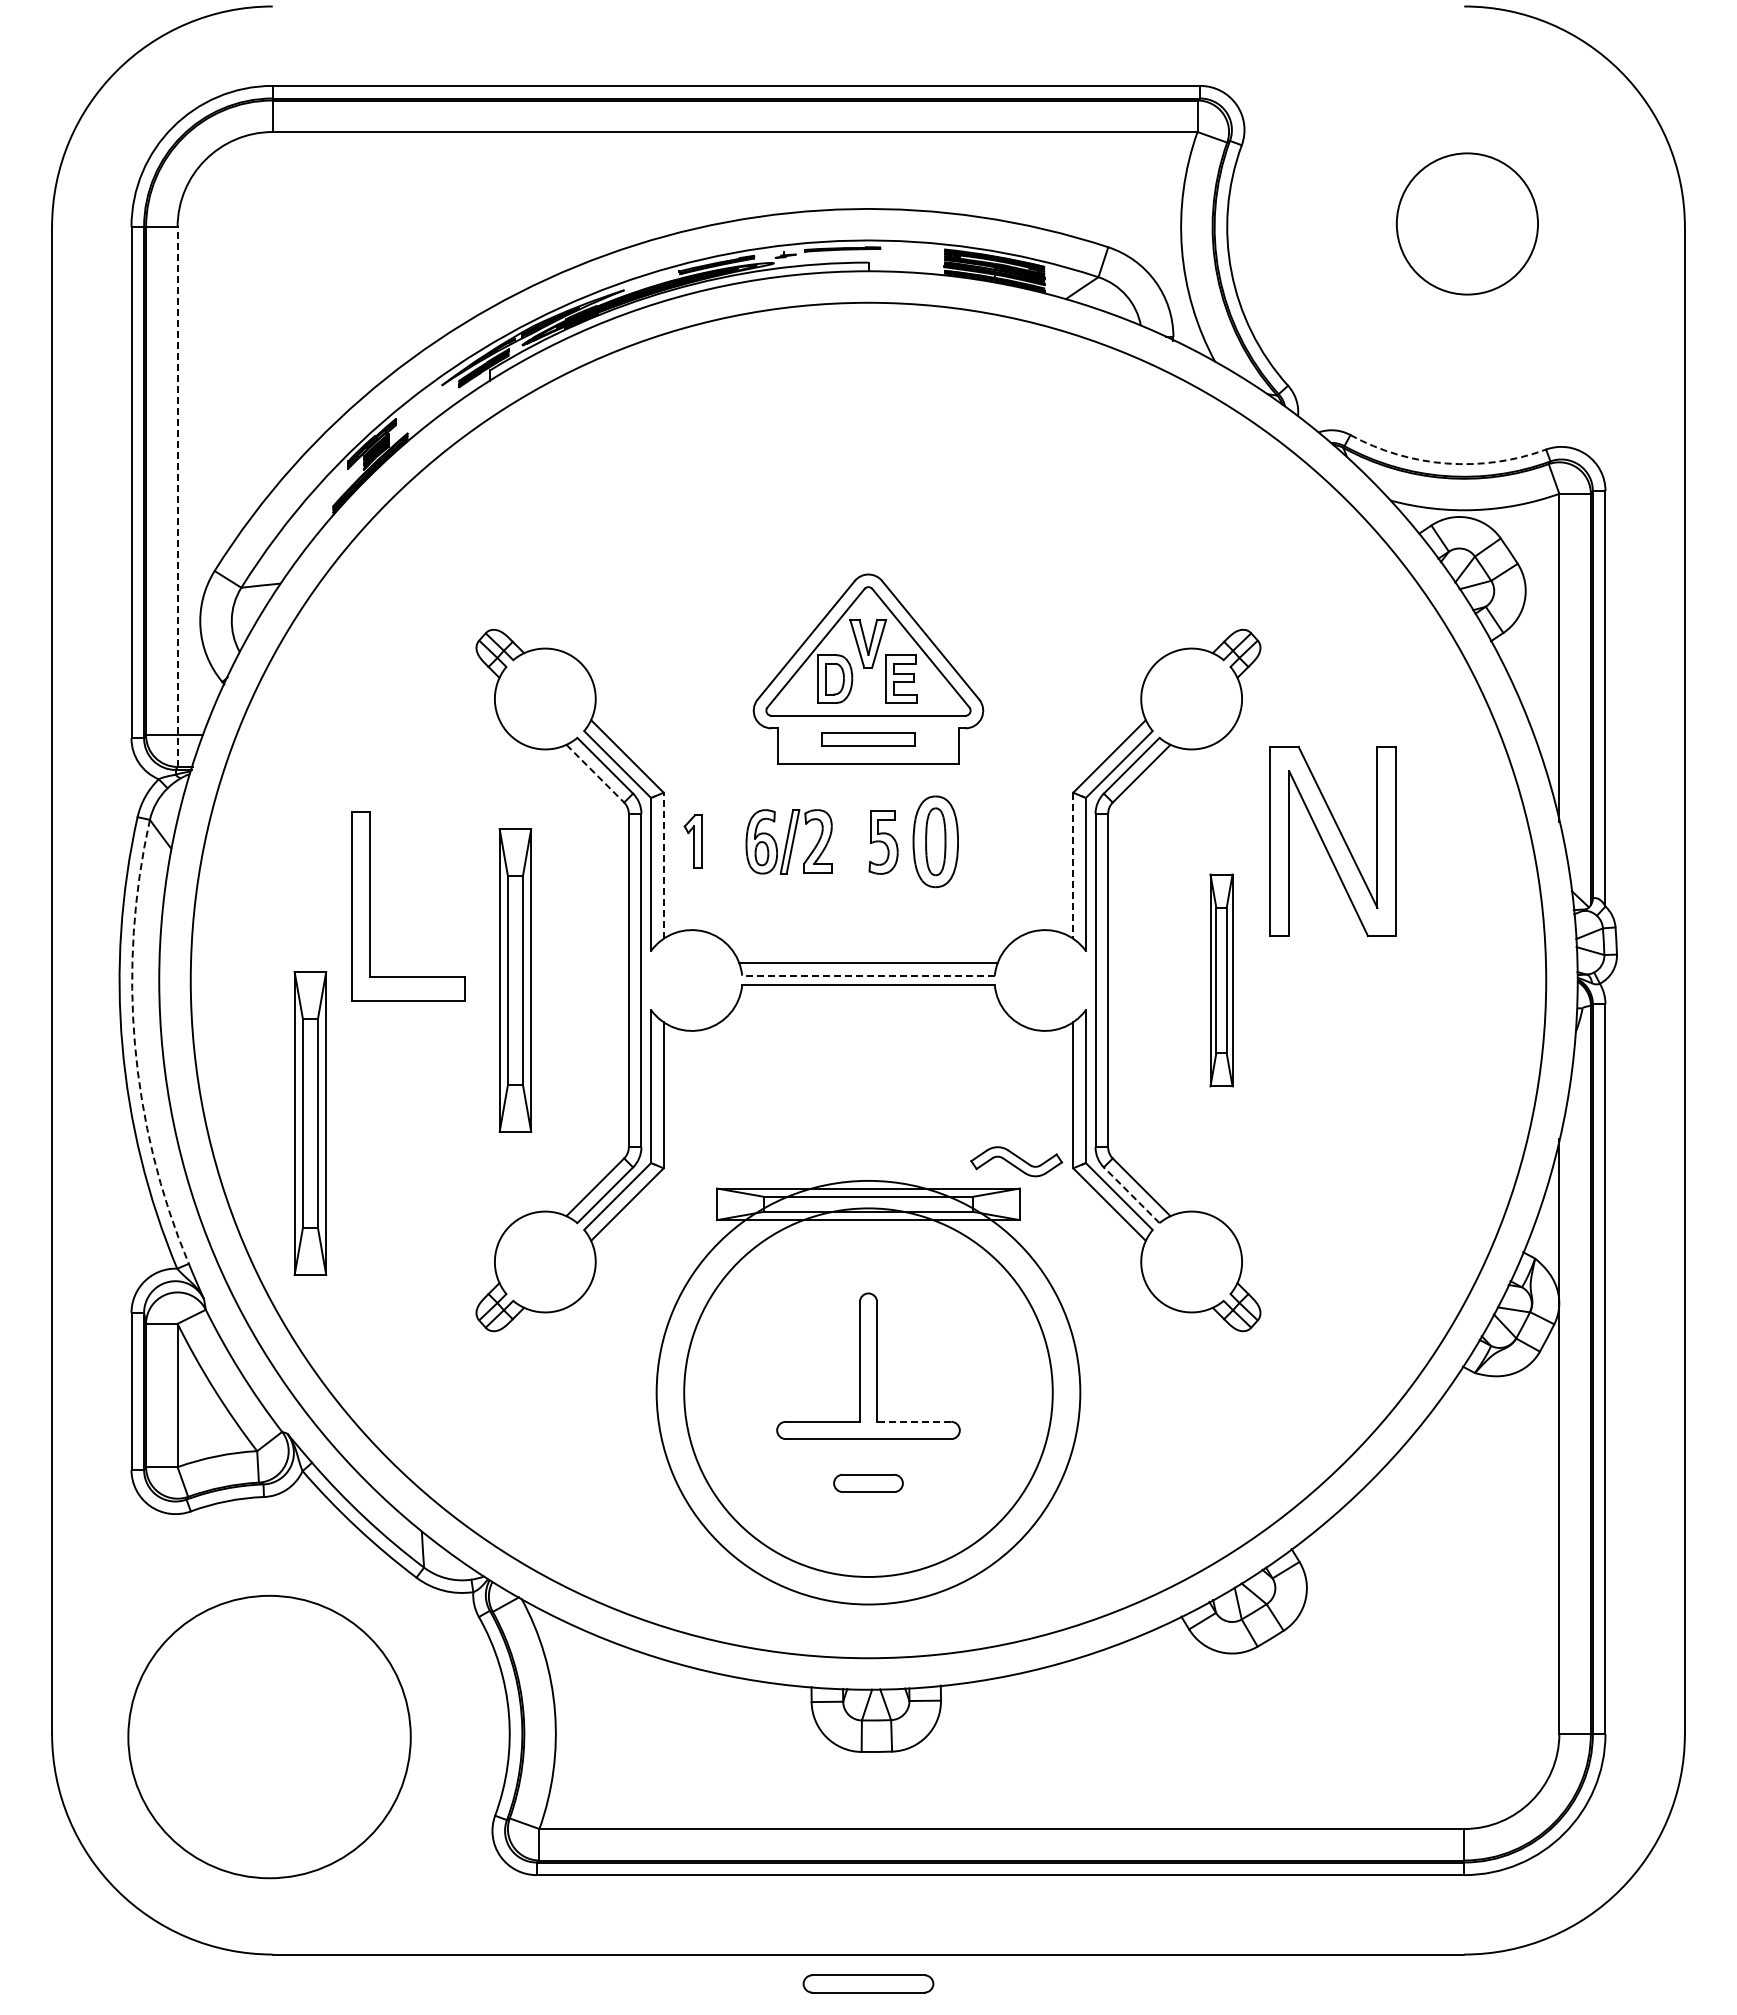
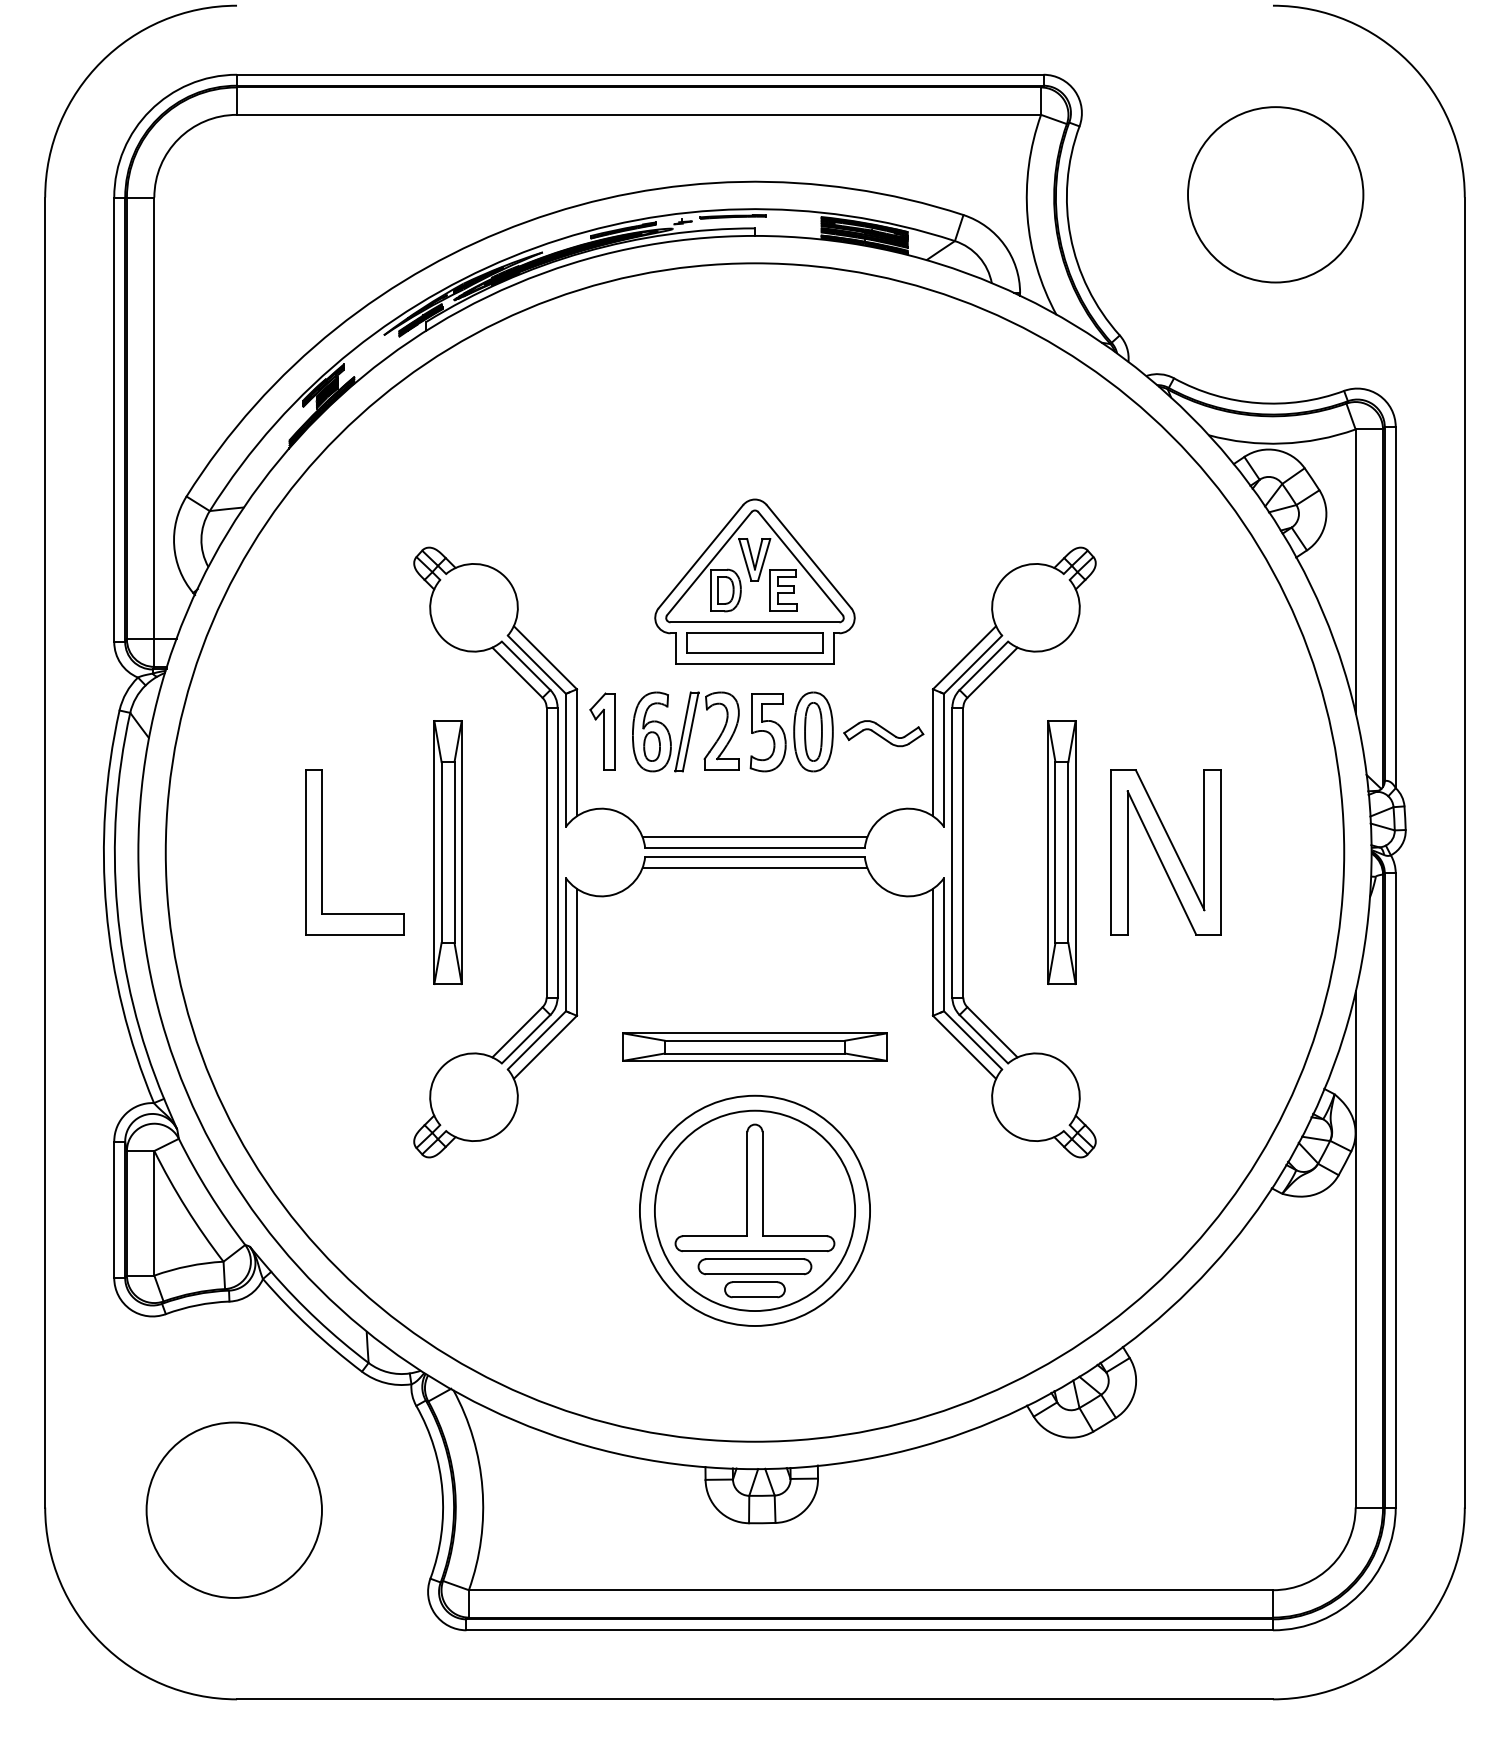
circle: (1467, 223) -> (1275, 194), size x1.43
arc: (1446, 463) -> (1257, 403), dashed -> solid
line: (177, 497) -> (154, 432), dashed -> solid
part: (868, 739) -> (755, 643), size x1.67
line: (595, 773) -> (517, 672), dashed -> solid
part: (692, 841) -> (601, 731), size x1.67
part: (789, 841) -> (686, 731), size x1.43
part: (1332, 841) -> (1165, 852), moved
part: (883, 842) -> (768, 732), size x1.43
line: (663, 865) -> (576, 752), dashed -> solid
line: (1073, 865) -> (933, 752), dashed -> solid
part: (370, 906) -> (322, 852), moved
line: (868, 975) -> (755, 848), dashed -> solid
part: (1221, 980) -> (1061, 852), size x1.43
line: (868, 997) -> (755, 867), added
arc: (135, 1044) -> (117, 908), dashed -> solid
part: (310, 1123) -> (269, 976), removed
part: (1016, 1161) -> (883, 733), moved
line: (1131, 1194) -> (983, 1038), dashed -> solid
circle: (868, 1392) -> (755, 1210), size x0.62
circle: (868, 1392) -> (755, 1210), size x0.62
line: (913, 1421) -> (794, 1235), dashed -> solid
circle: (269, 1736) -> (234, 1509), size x0.71
part: (868, 1983) -> (755, 1266), moved

